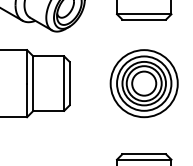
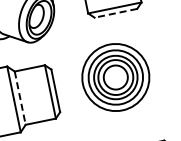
line: (144, 19) -> (116, 13), solid -> dashed
part: (143, 83) -> (115, 77), moved
line: (33, 84) -> (20, 98), solid -> dashed

